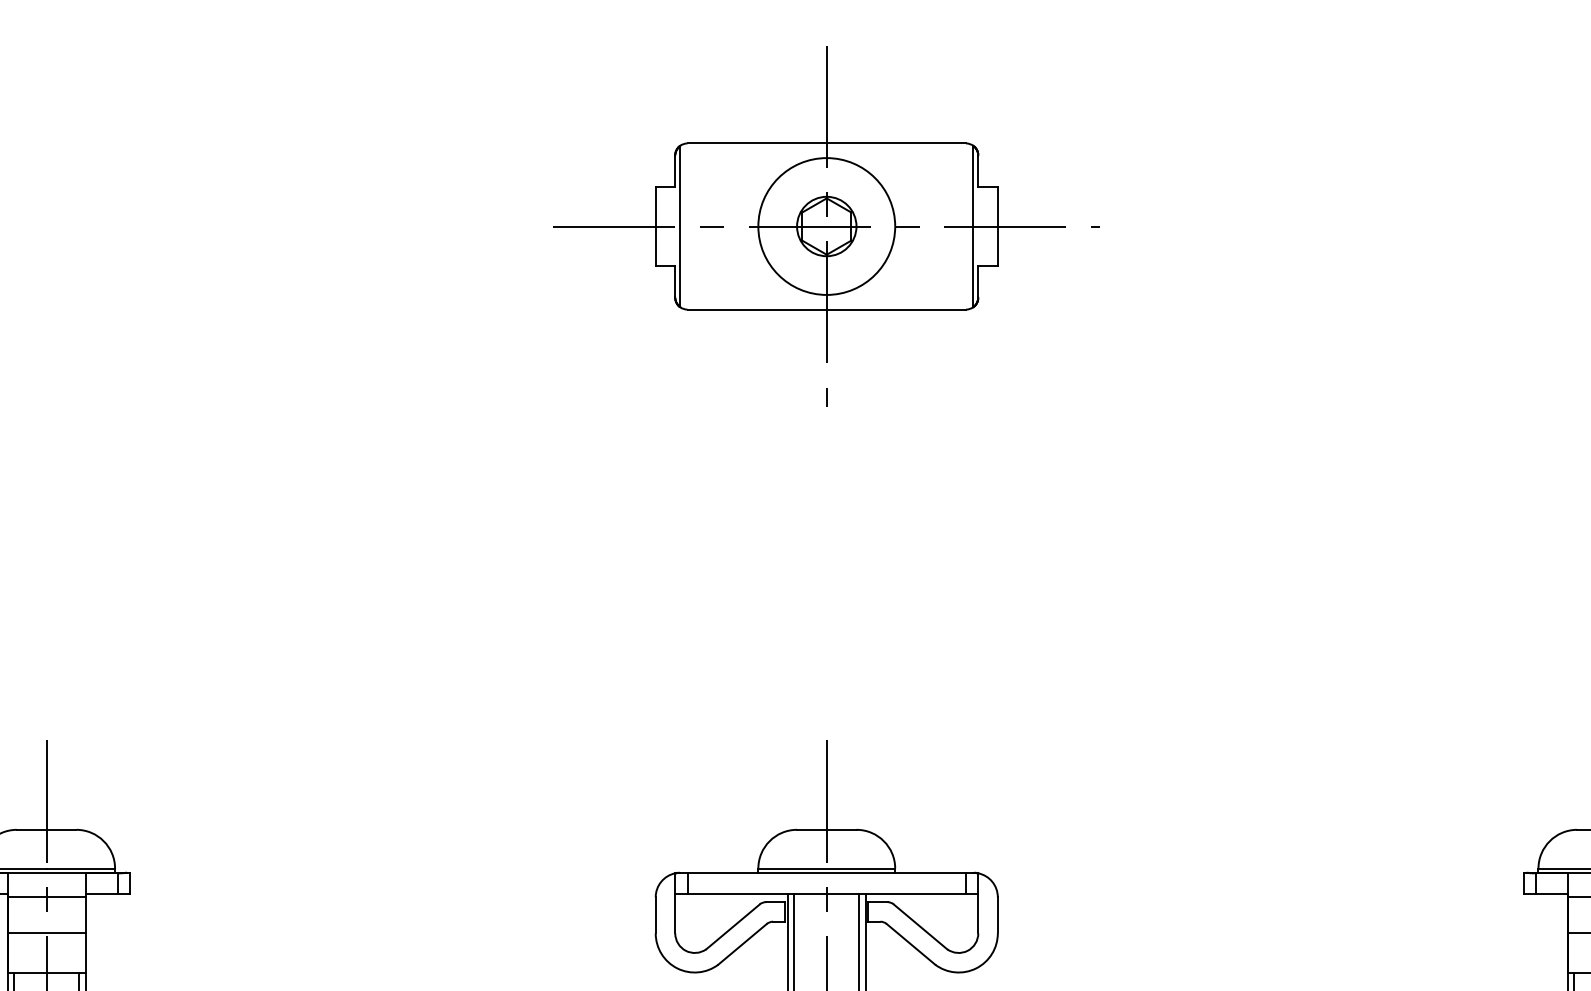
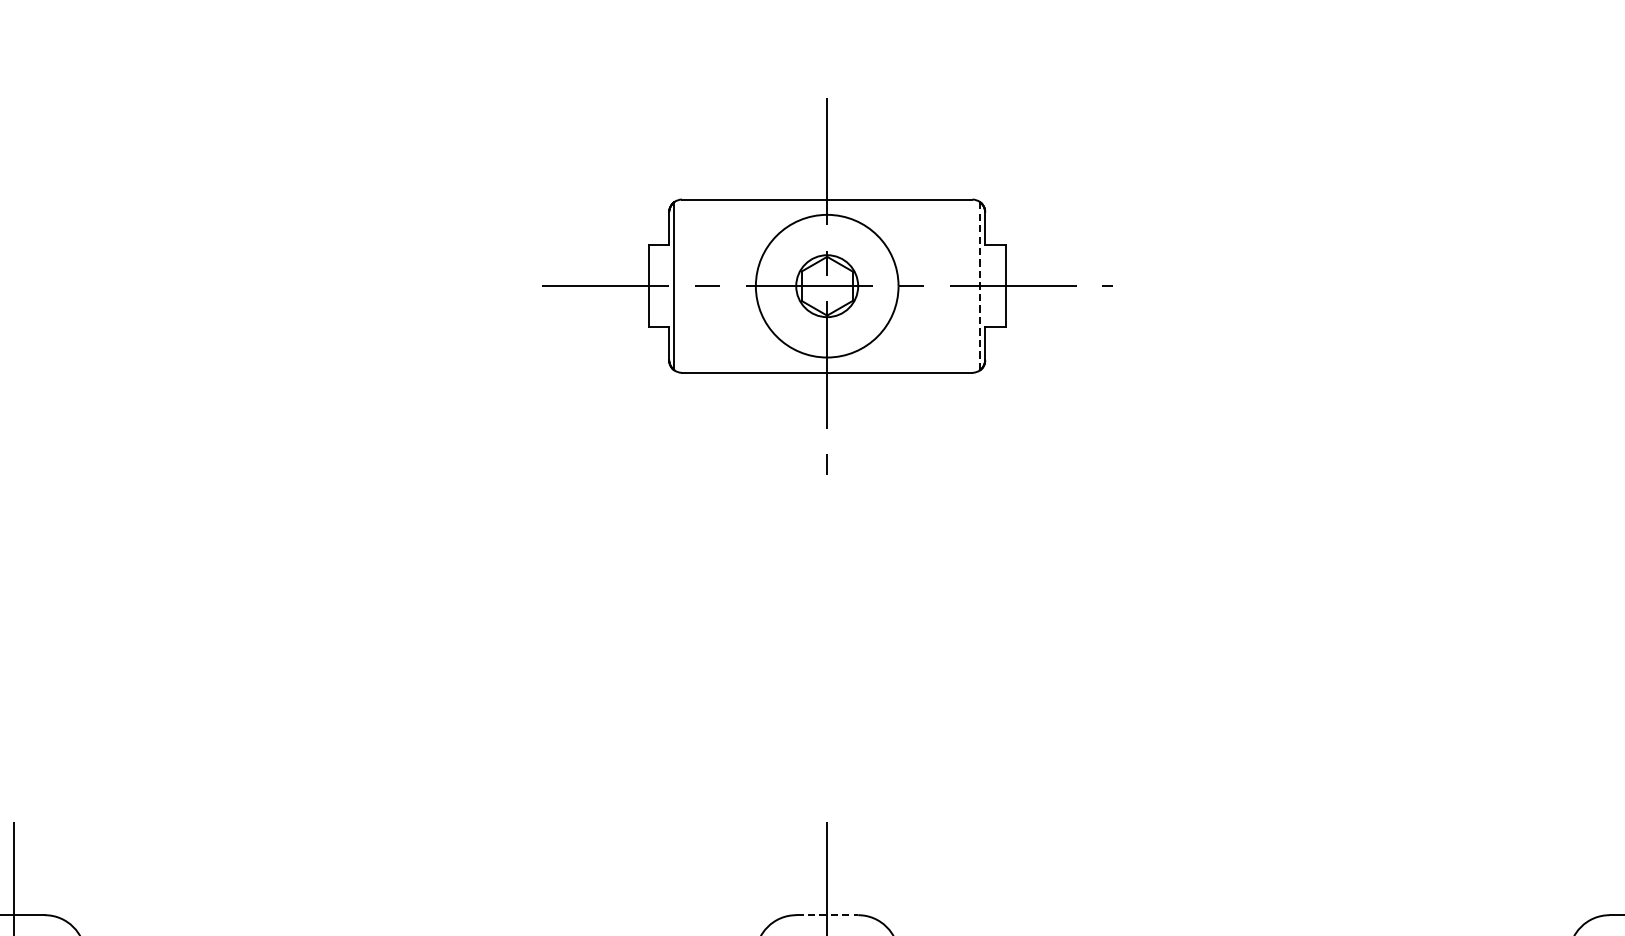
line: (973, 226) -> (980, 286), solid -> dashed
line: (826, 829) -> (826, 914), solid -> dashed

